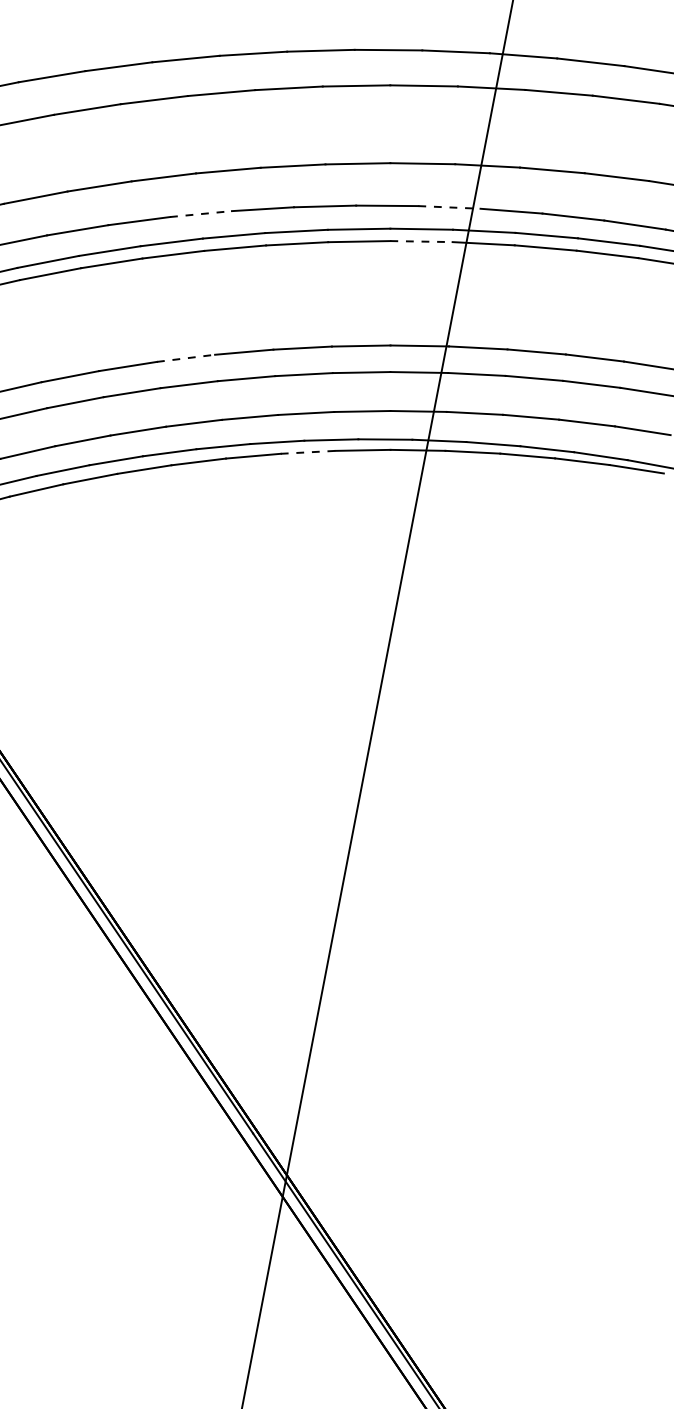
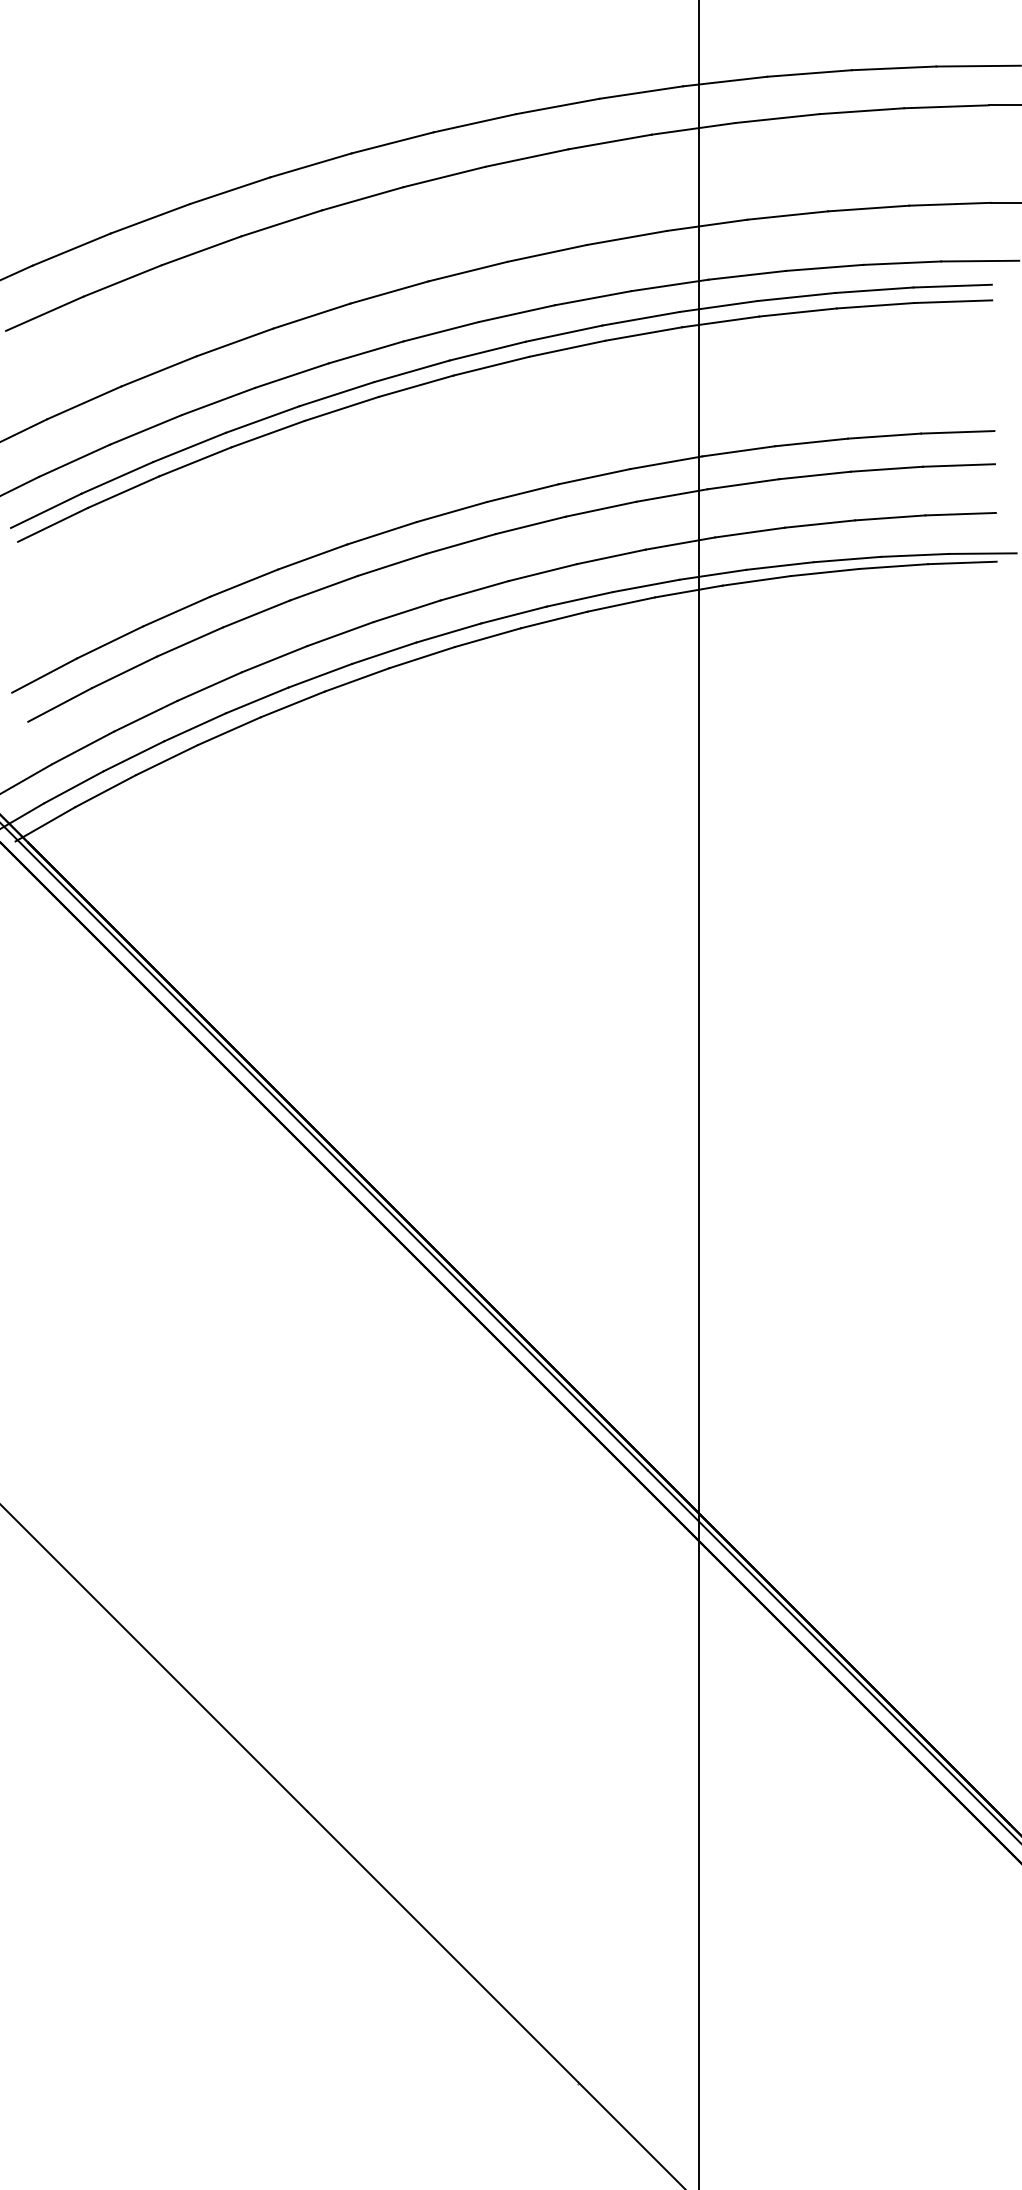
line: (449, 207) -> (670, 285), dashed -> solid
line: (201, 214) -> (366, 352), dashed -> solid
line: (421, 241) -> (643, 334), dashed -> solid
line: (185, 358) -> (381, 533), dashed -> solid
line: (308, 452) -> (554, 619), dashed -> solid

